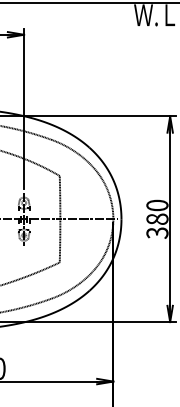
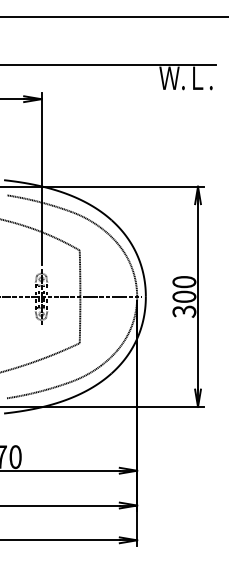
text: (157, 218) -> (184, 296), 380 -> 300

